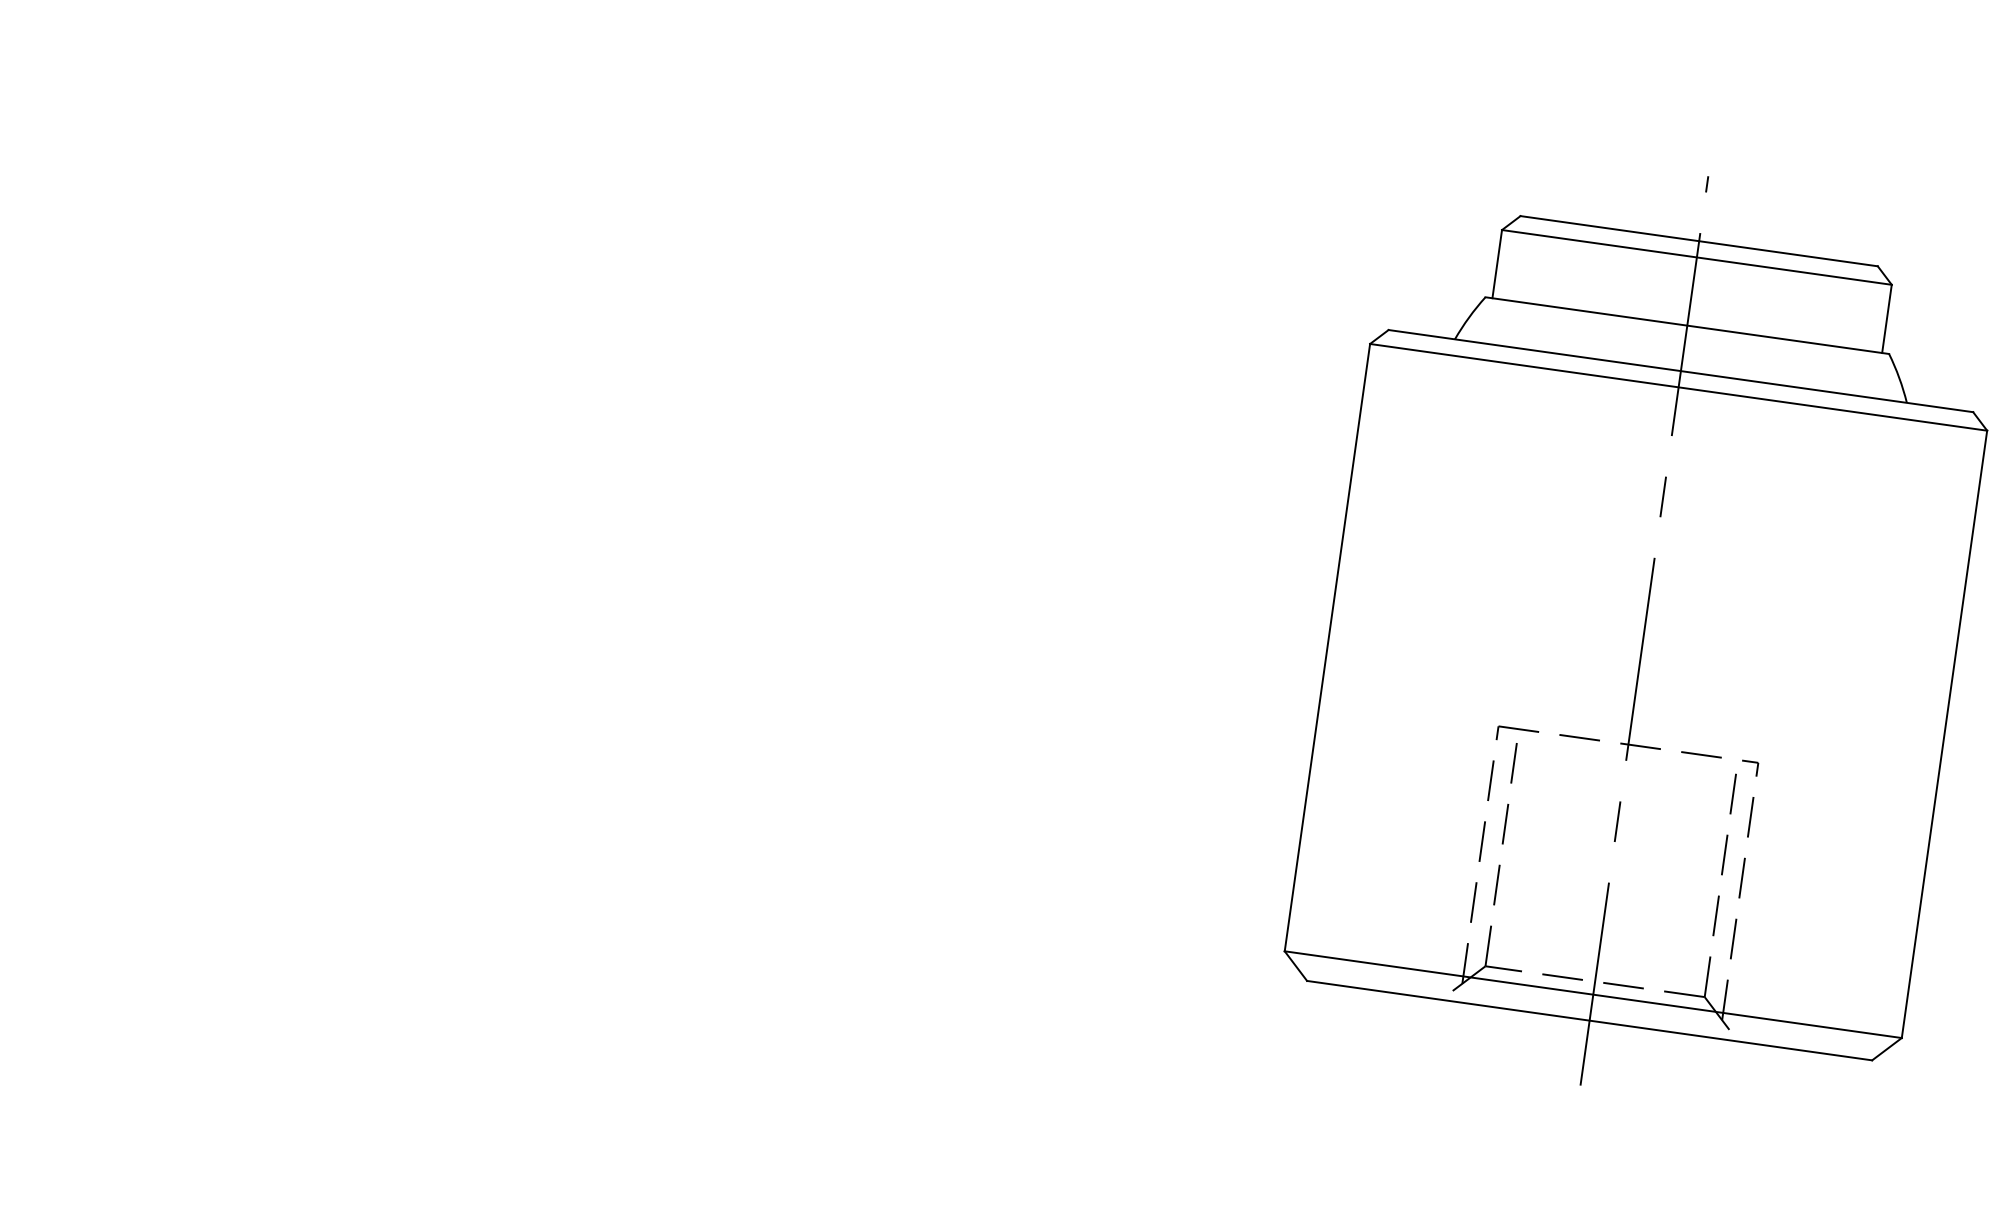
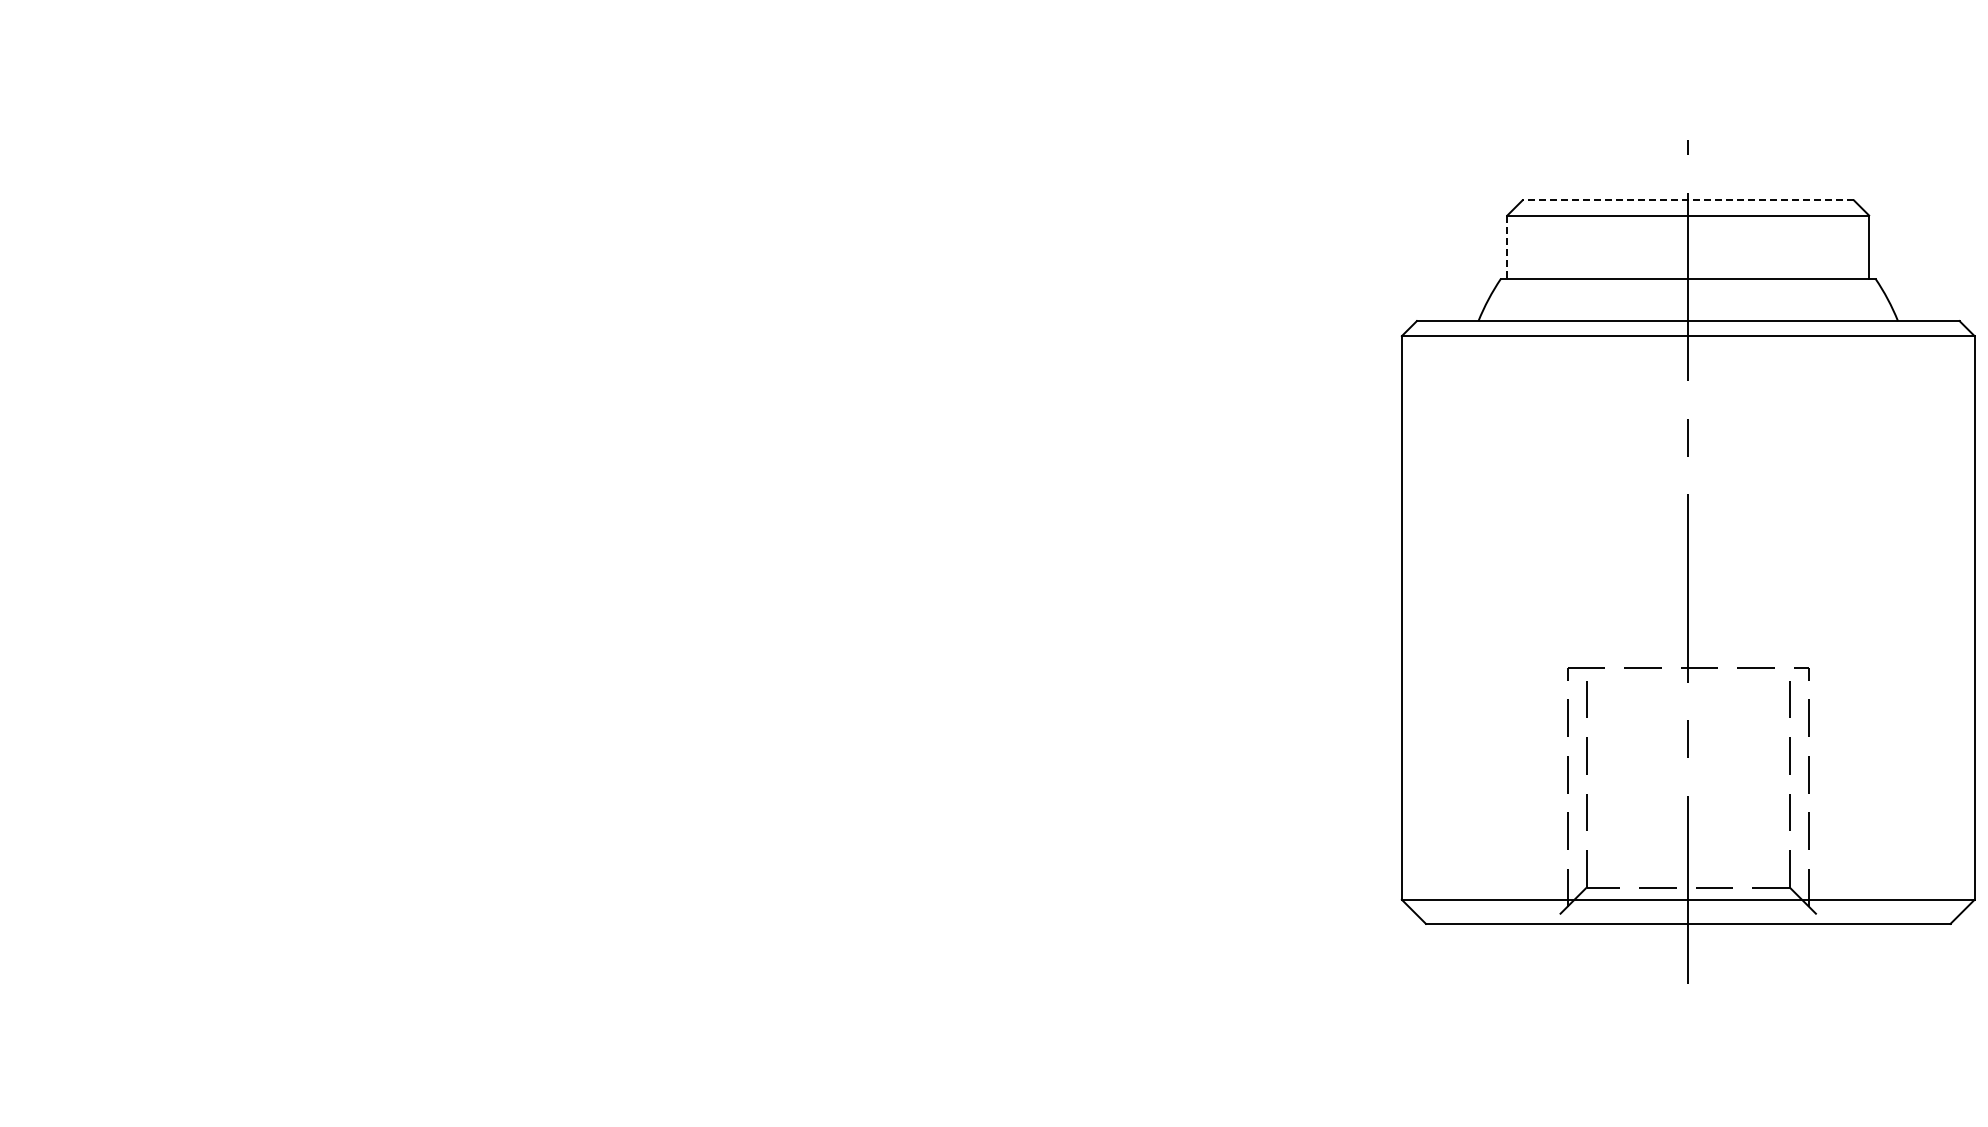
line: (1699, 241) -> (1688, 200), solid -> dashed
line: (1497, 264) -> (1507, 247), solid -> dashed

